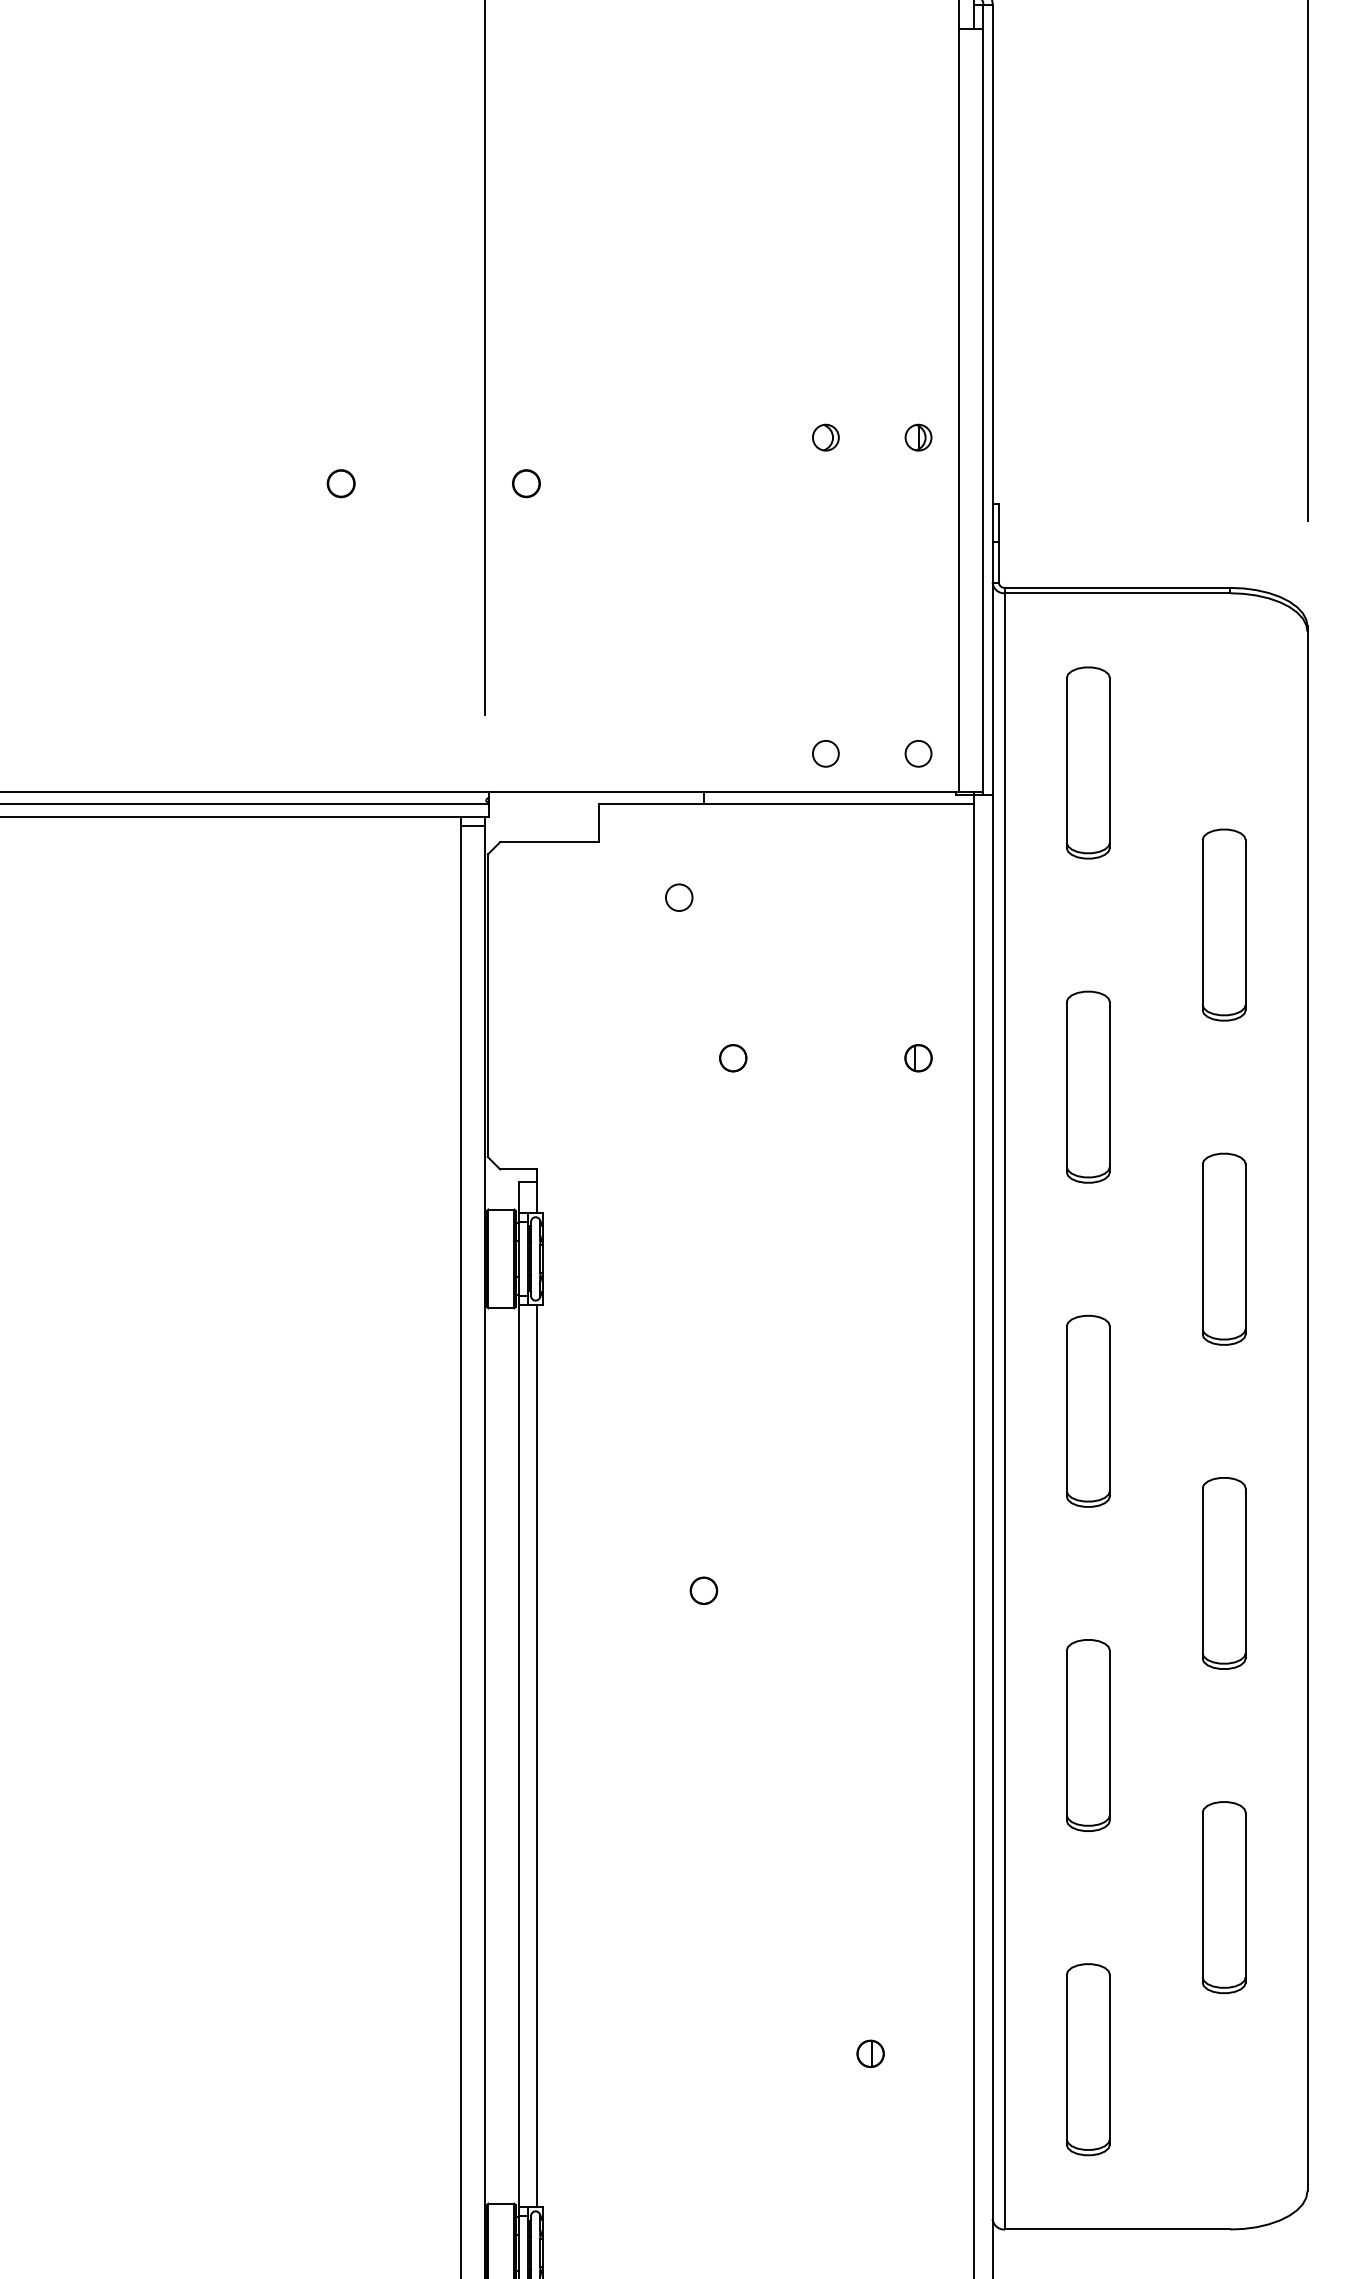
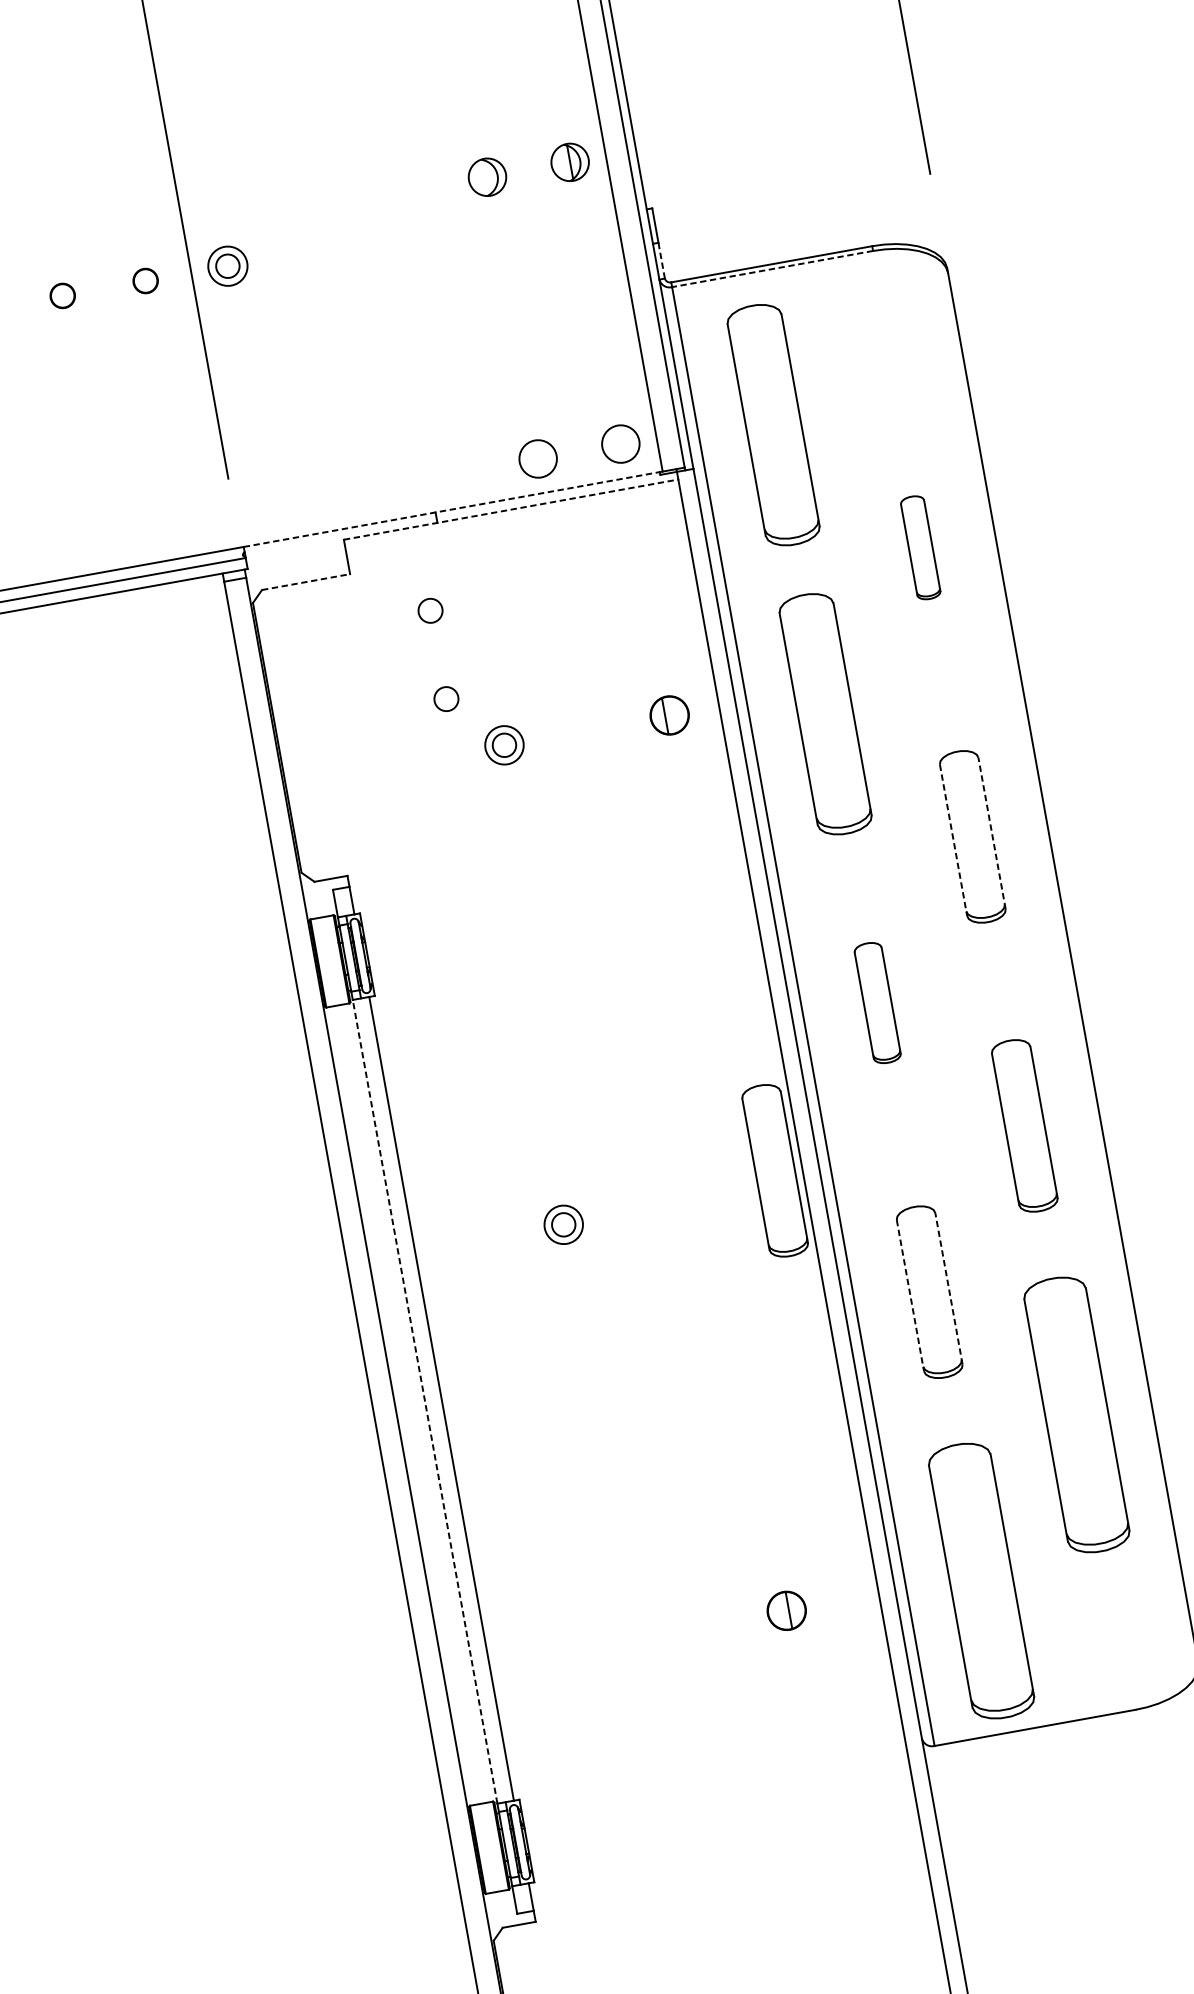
part: (825, 437) -> (487, 177), size x1.6
part: (918, 437) -> (570, 162), size x1.6
circle: (433, 483) -> (145, 280), added
circle: (526, 483) -> (227, 266), size x1.6
line: (998, 562) -> (661, 260), solid -> dashed
line: (1117, 593) -> (772, 269), solid -> dashed
circle: (825, 753) -> (537, 458), size x1.6
circle: (918, 753) -> (620, 443), size x1.6
part: (1088, 762) -> (773, 424), size x1.4
line: (723, 791) -> (452, 509), solid -> dashed
line: (786, 803) -> (511, 509), solid -> dashed
line: (550, 842) -> (306, 582), solid -> dashed
part: (1223, 924) -> (920, 547), size x0.6
circle: (679, 996) -> (446, 698), added
circle: (733, 1057) -> (504, 744), size x1.6
part: (918, 1058) -> (669, 715), size x1.6
part: (1088, 1086) -> (825, 713), size x1.4
line: (1202, 1249) -> (953, 840), solid -> dashed
line: (1245, 1249) -> (991, 833), solid -> dashed
part: (1088, 1410) -> (877, 1002), size x0.7
part: (943, 1573) -> (774, 1170), added
circle: (703, 1590) -> (563, 1224), size x1.6
line: (1066, 1735) -> (910, 1295), solid -> dashed
line: (1109, 1735) -> (948, 1288), solid -> dashed
line: (518, 1755) -> (424, 1401), solid -> dashed
part: (1223, 1897) -> (1076, 1414), size x1.6
part: (870, 2053) -> (786, 1610), size x1.6
part: (1088, 2059) -> (981, 1581), size x1.6

